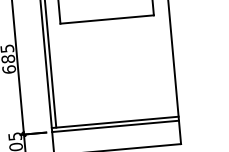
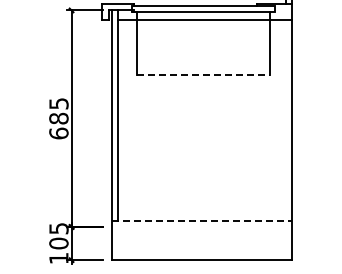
line: (107, 19) -> (203, 75), solid -> dashed
line: (115, 122) -> (202, 221), solid -> dashed
line: (115, 126) -> (201, 226), removed

